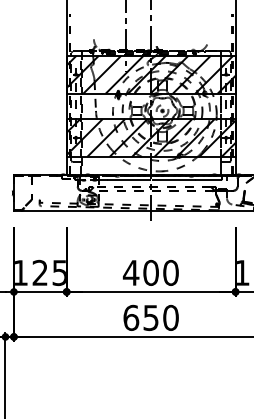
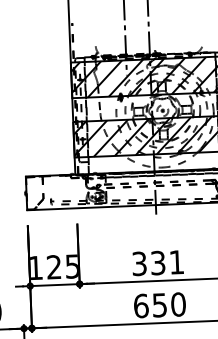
text: (150, 272) -> (157, 262), 400 -> 331

